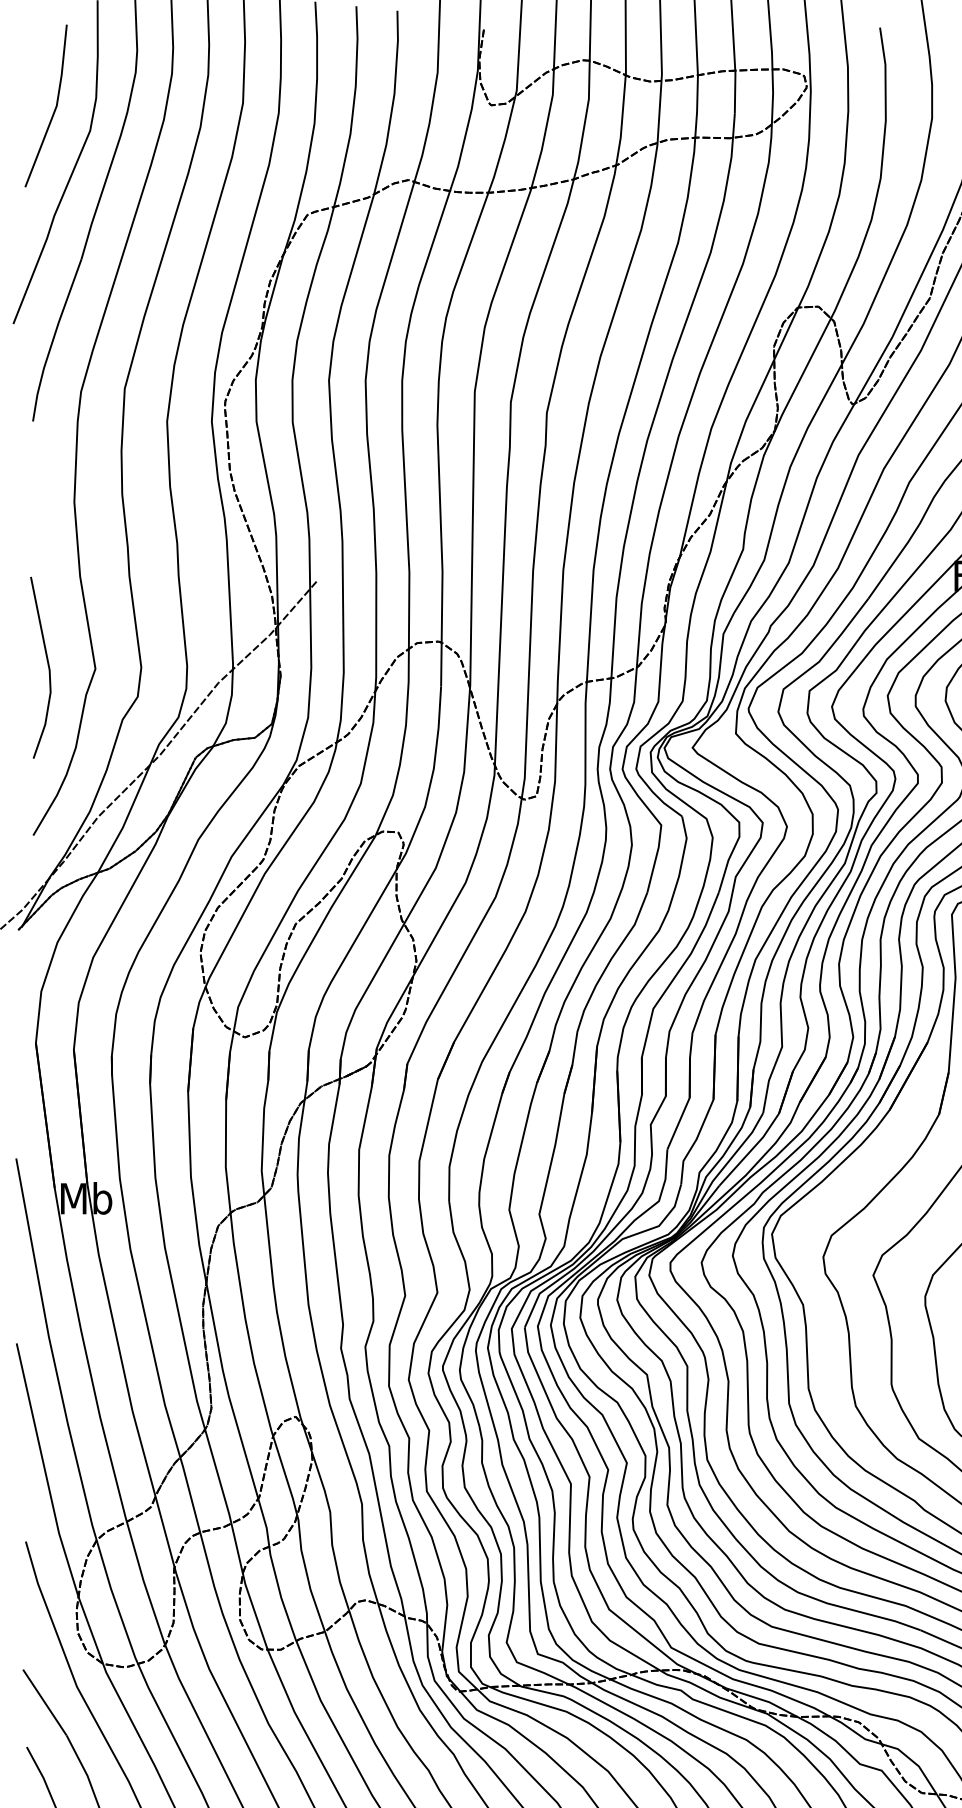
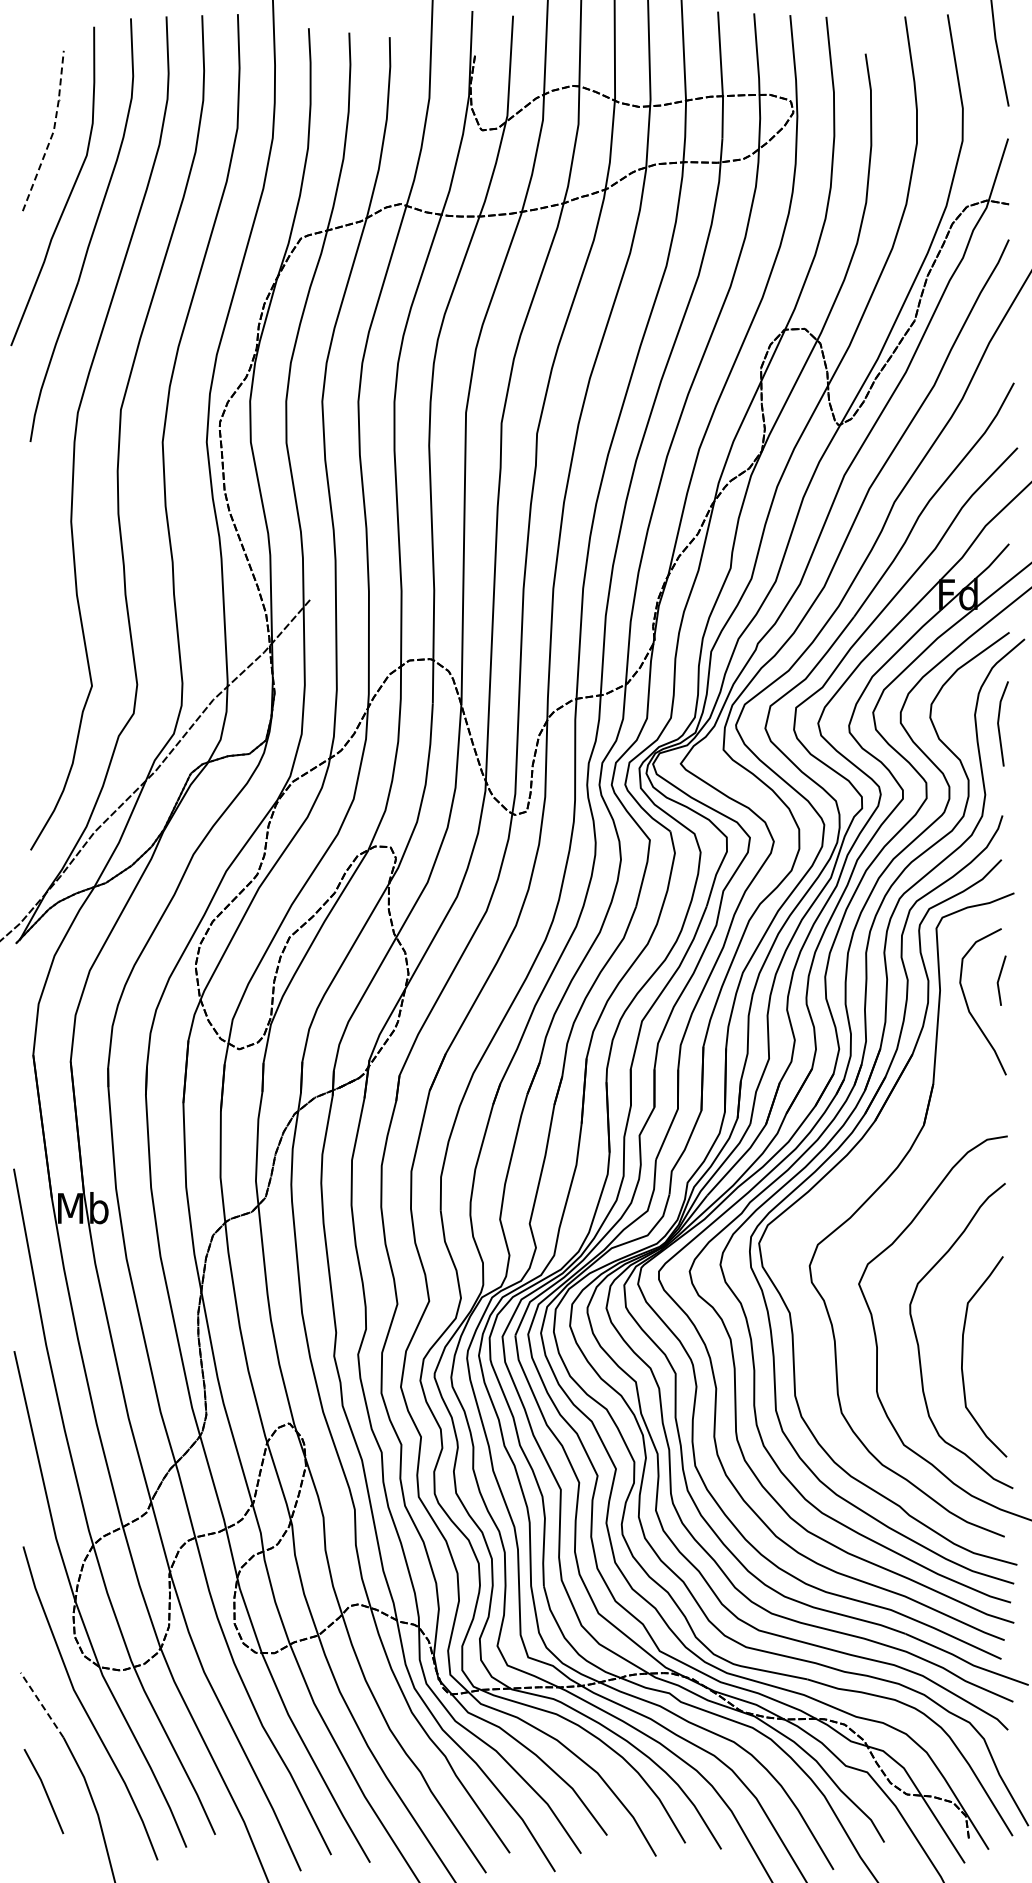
line: (56, 106) -> (53, 131), solid -> dashed
line: (47, 664) -> (44, 681), removed
line: (45, 1702) -> (42, 1705), solid -> dashed

